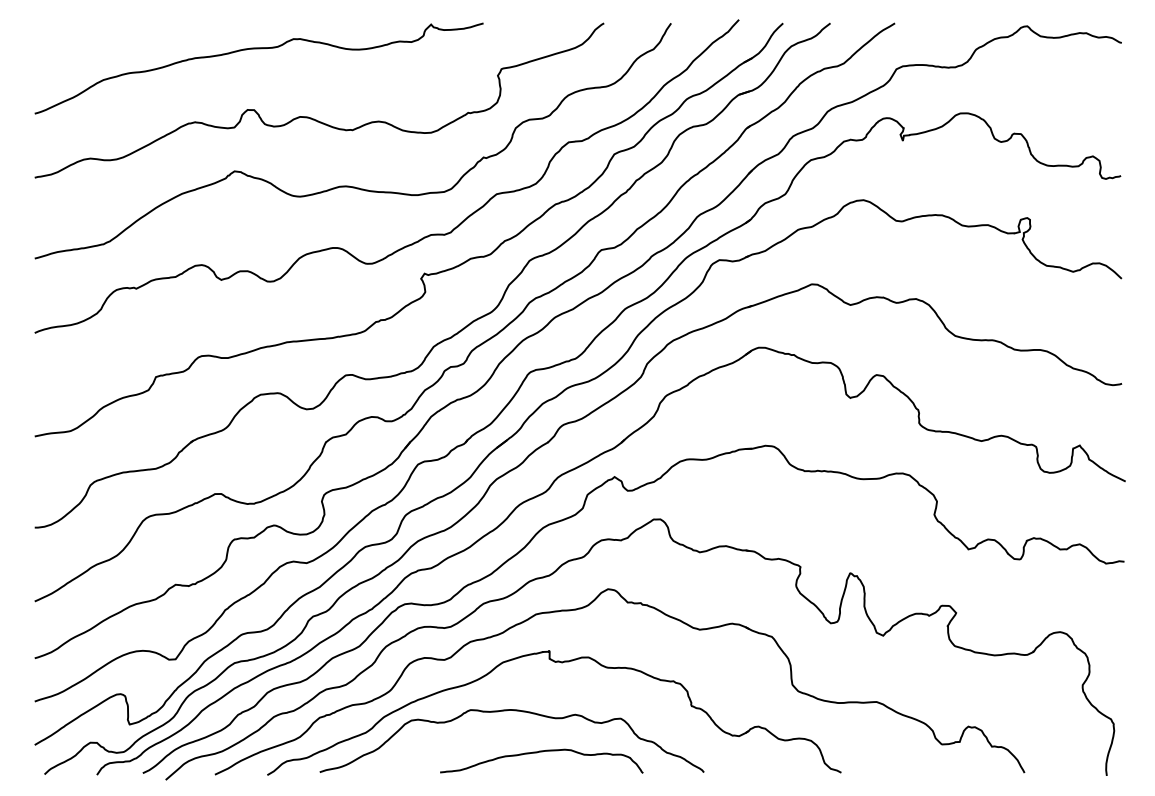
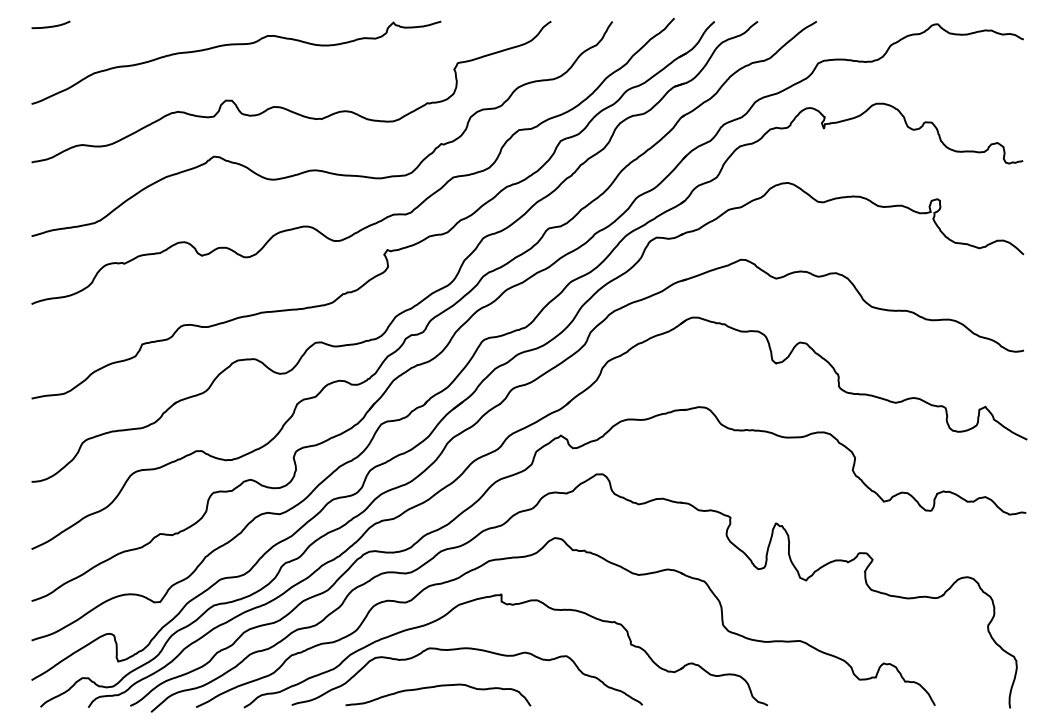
curve: (56, 27) -> (51, 25), added
curve: (540, 752) -> (437, 687), moved

